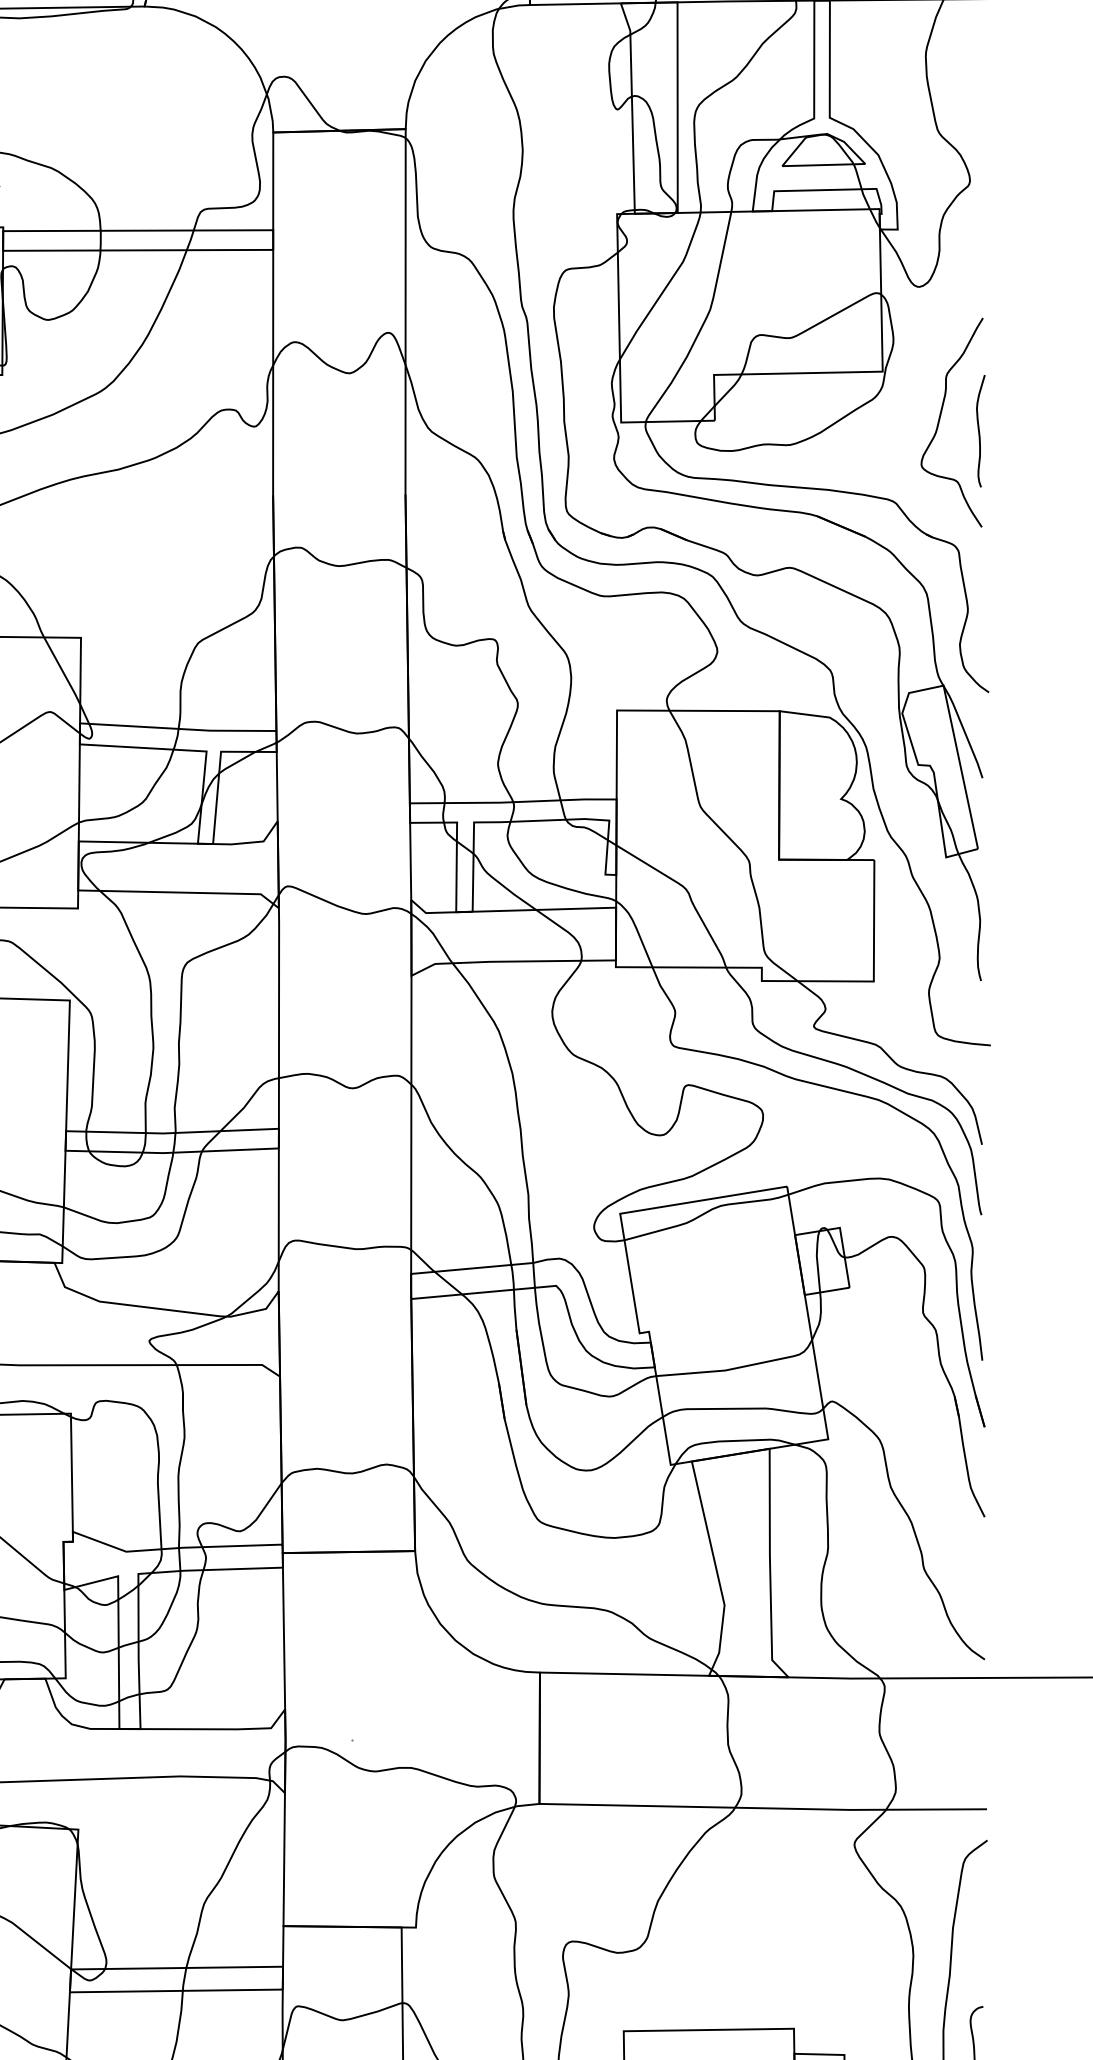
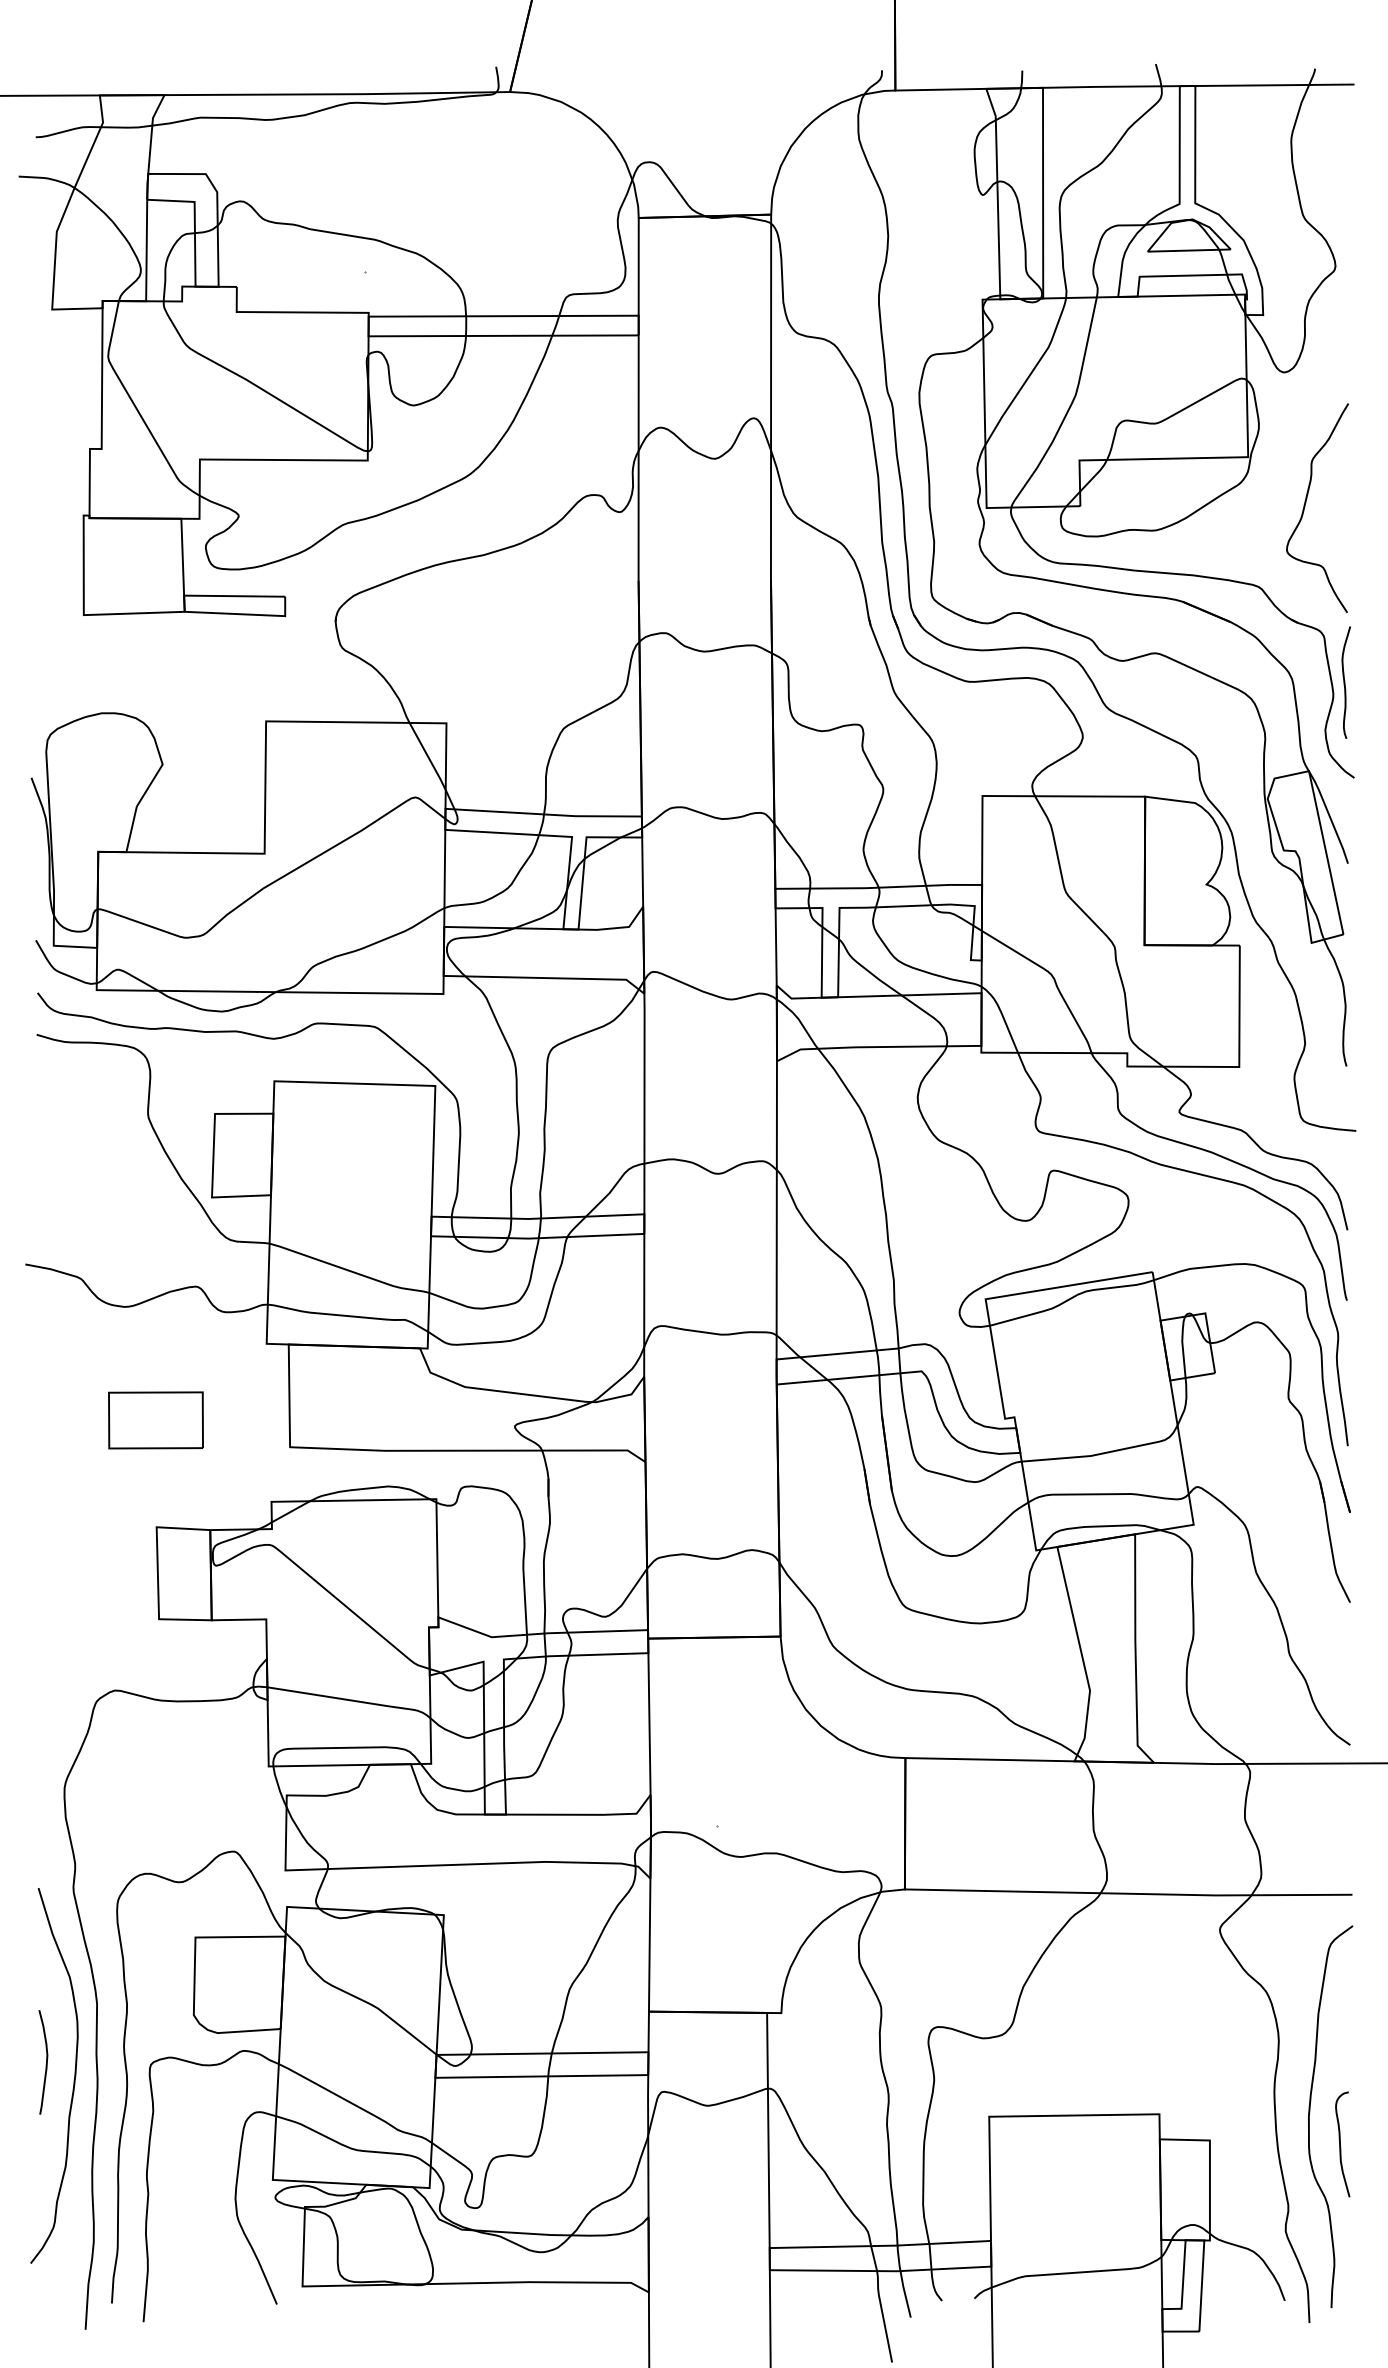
curve: (980, 431) -> (1345, 682), moved

